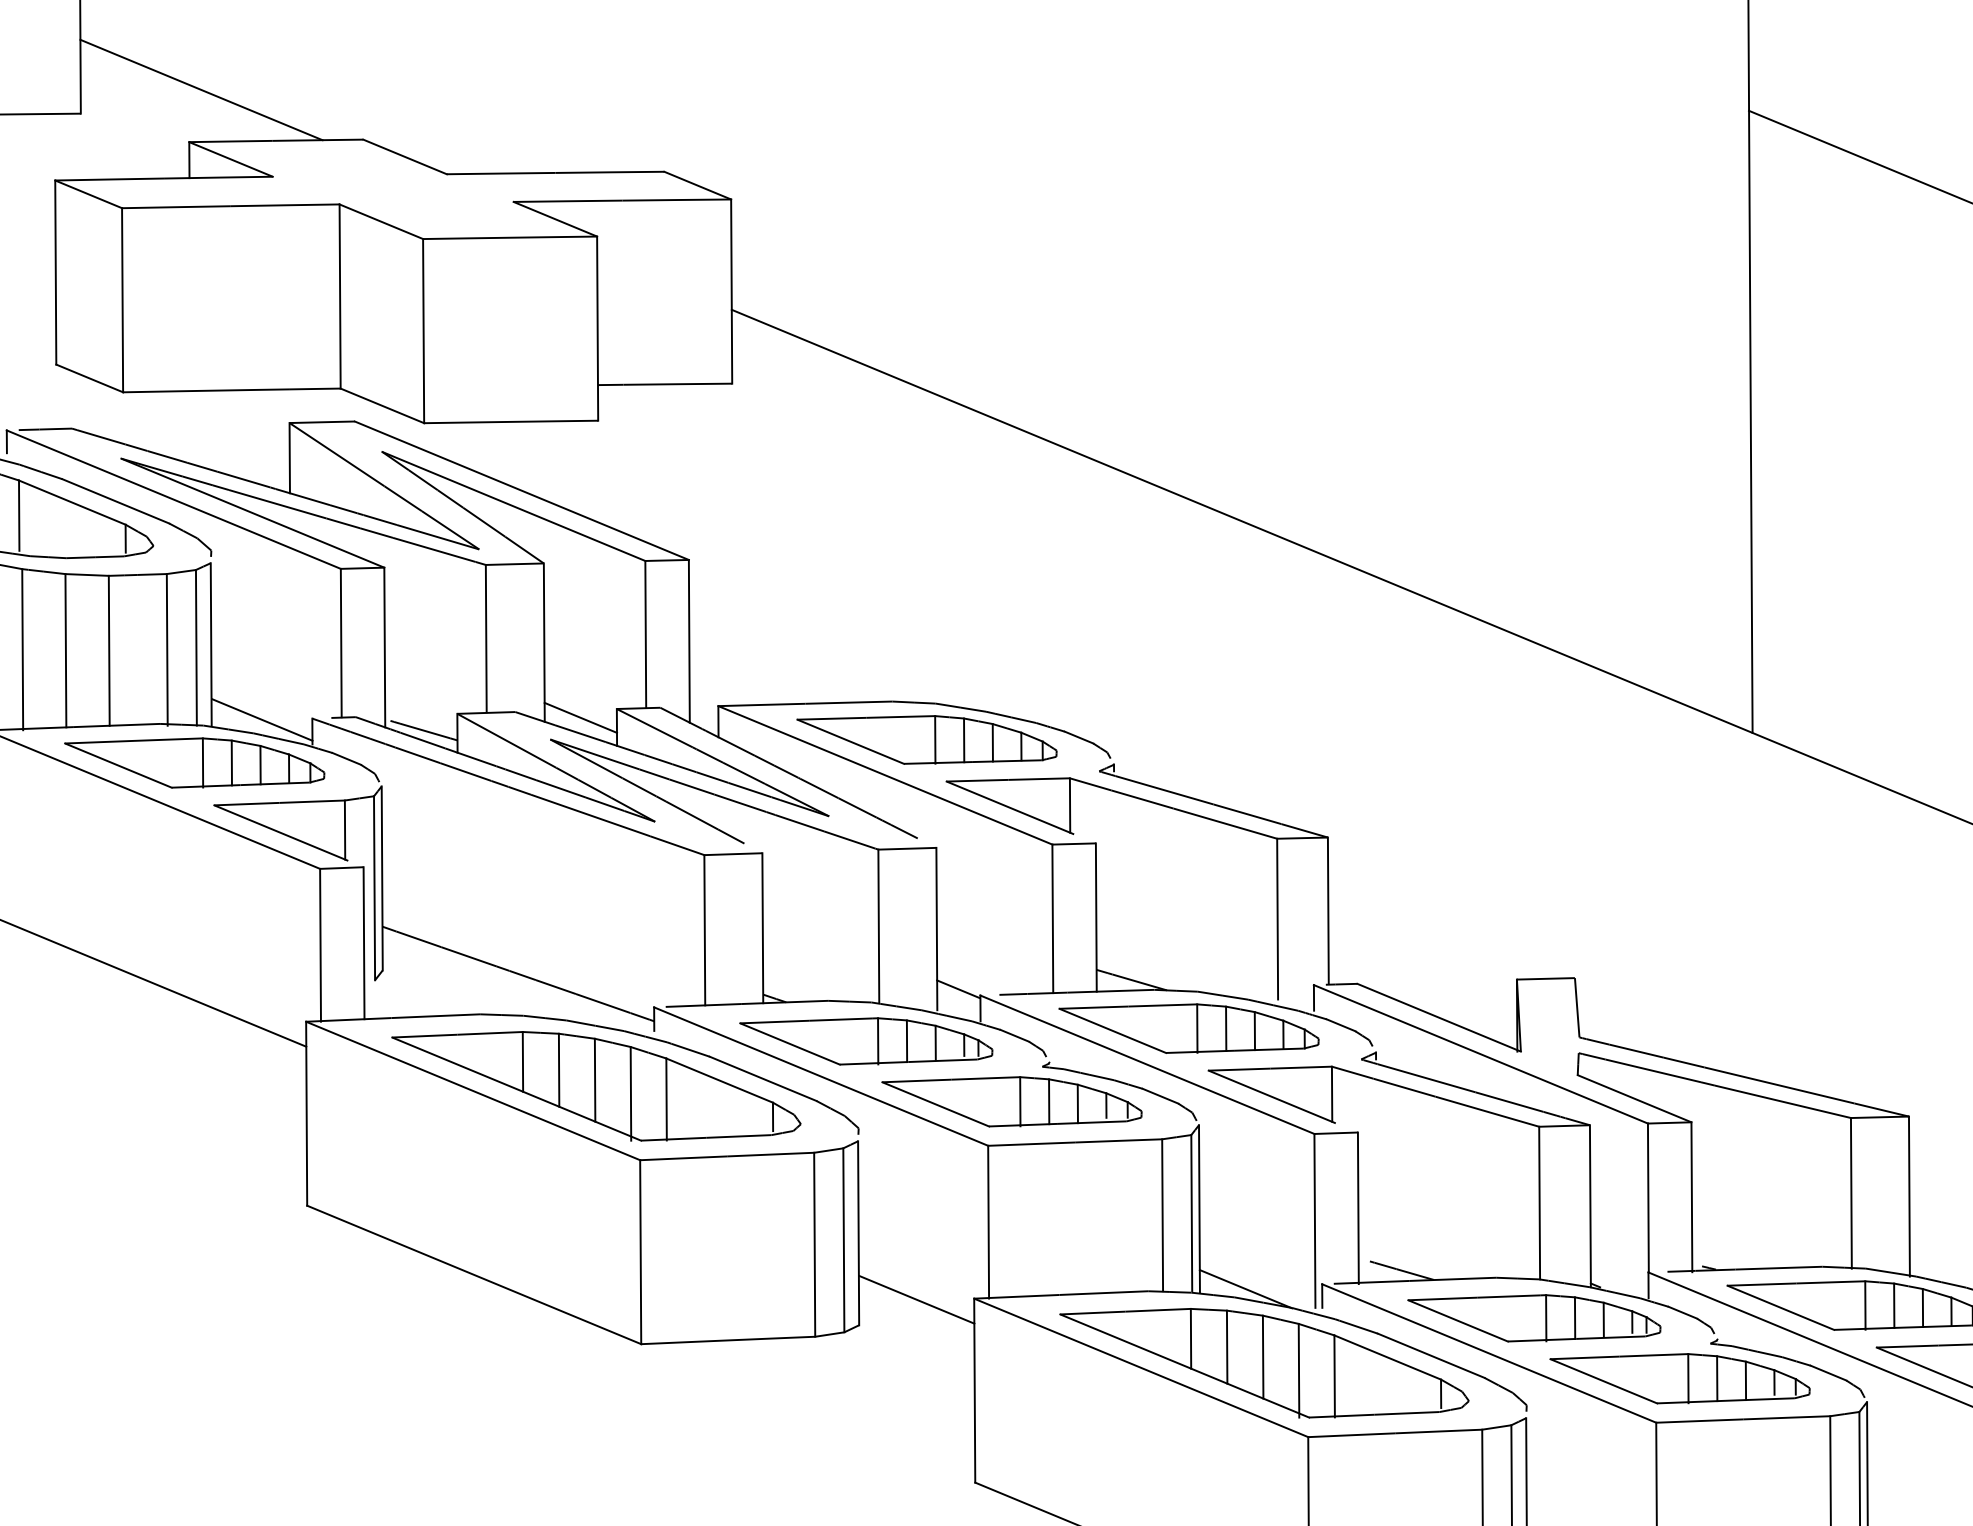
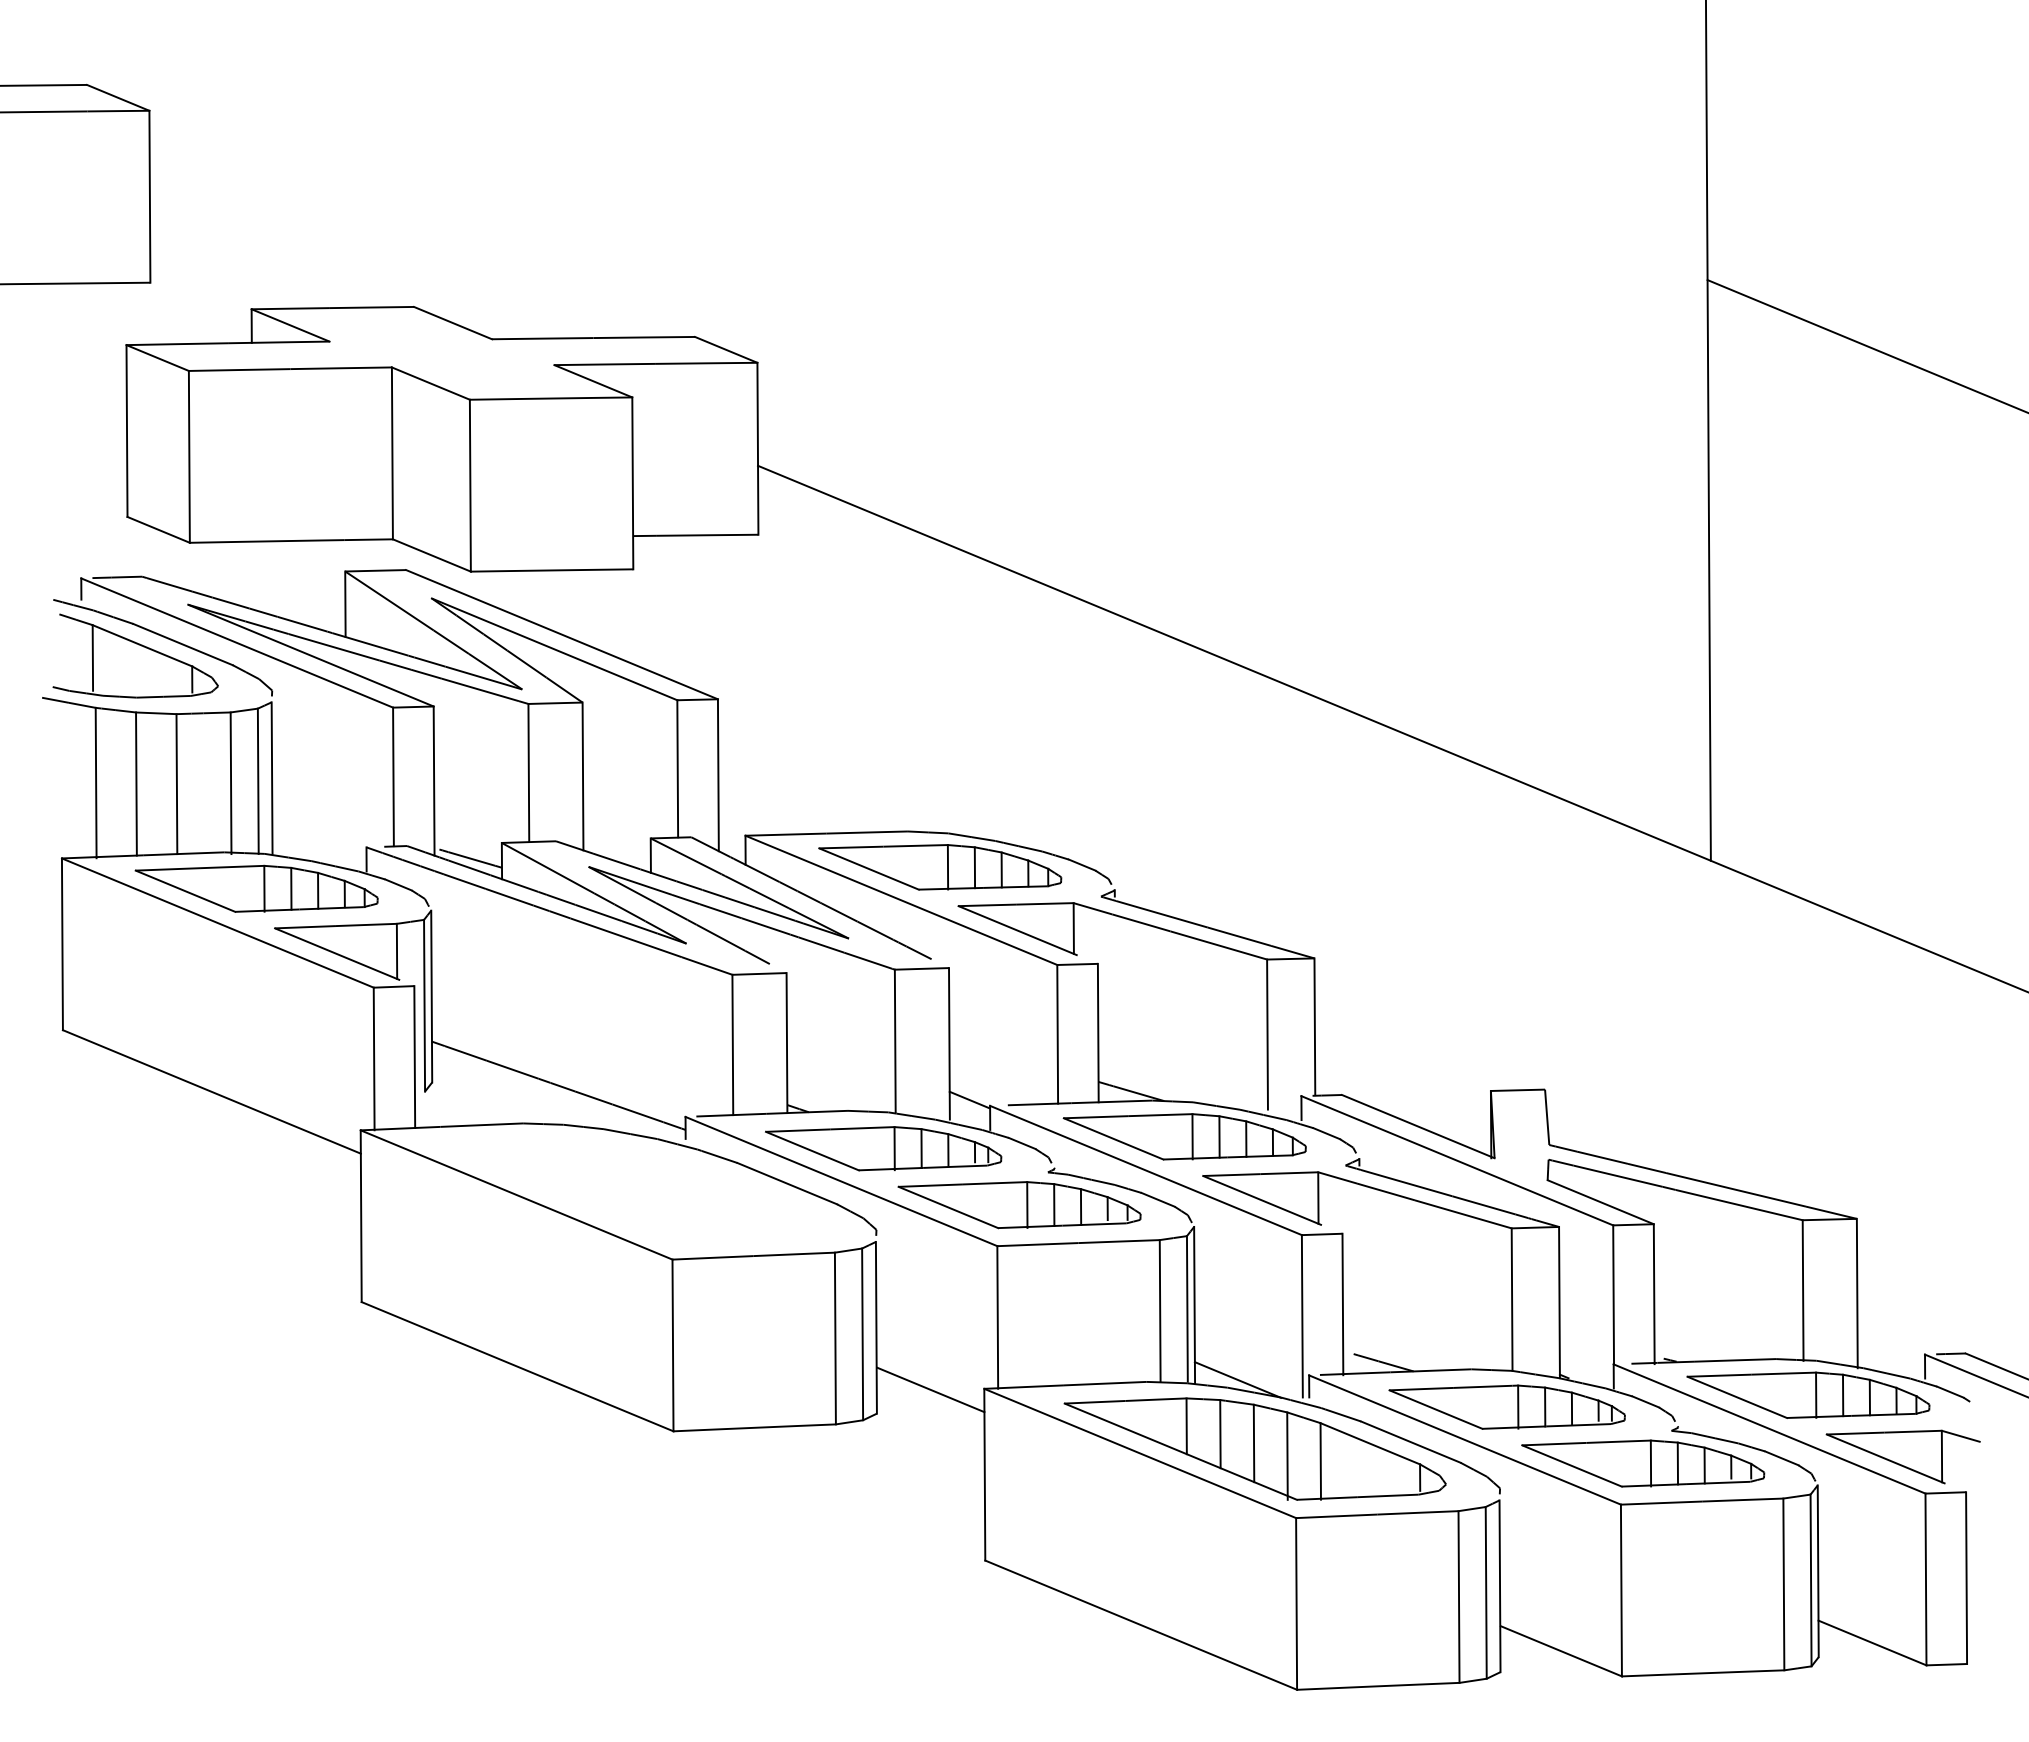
line: (202, 89) -> (263, 260), removed
line: (580, 717) -> (616, 846), removed
line: (262, 719) -> (319, 848), removed
part: (596, 1086) -> (631, 1190), removed

